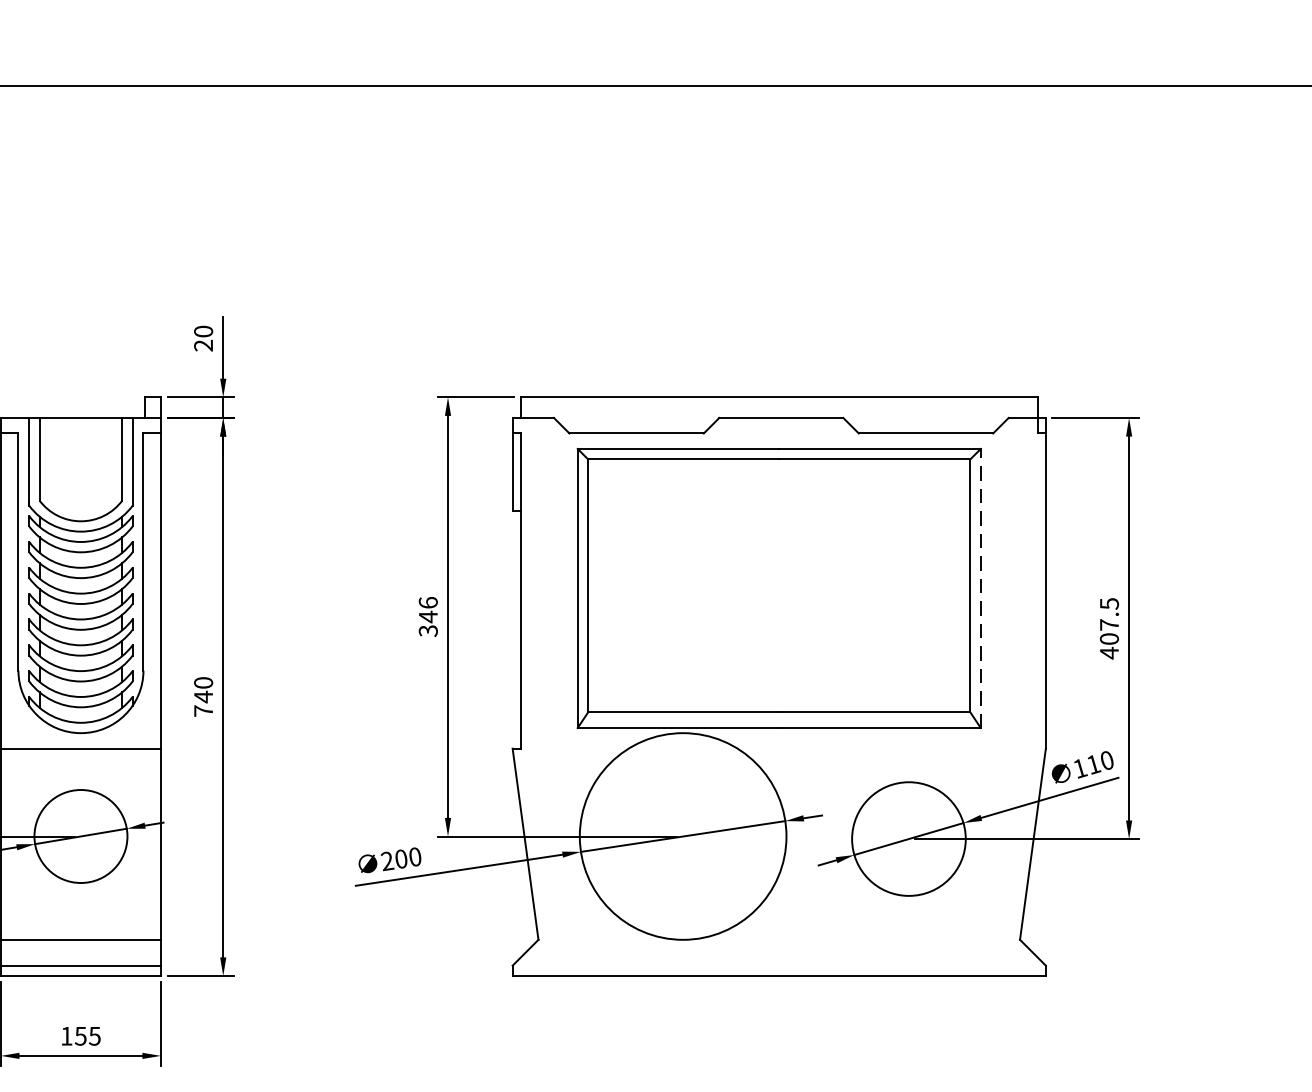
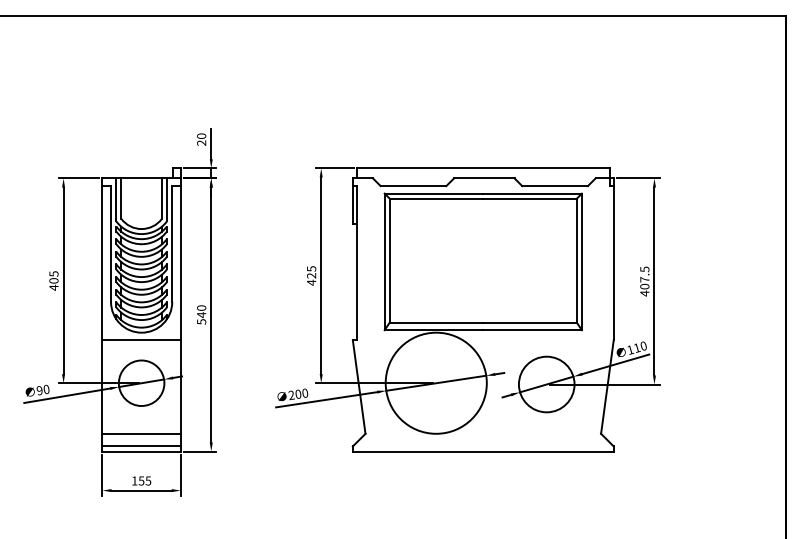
line: (979, 587) -> (581, 261), dashed -> solid
text: (428, 616) -> (311, 275), 346 -> 425
text: (203, 710) -> (201, 321), 740 -> 540

